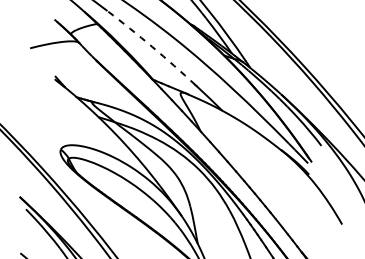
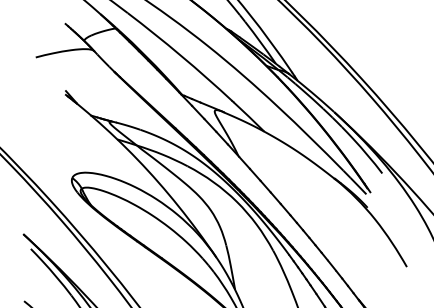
arc: (152, 46) -> (181, 55), dashed -> solid

